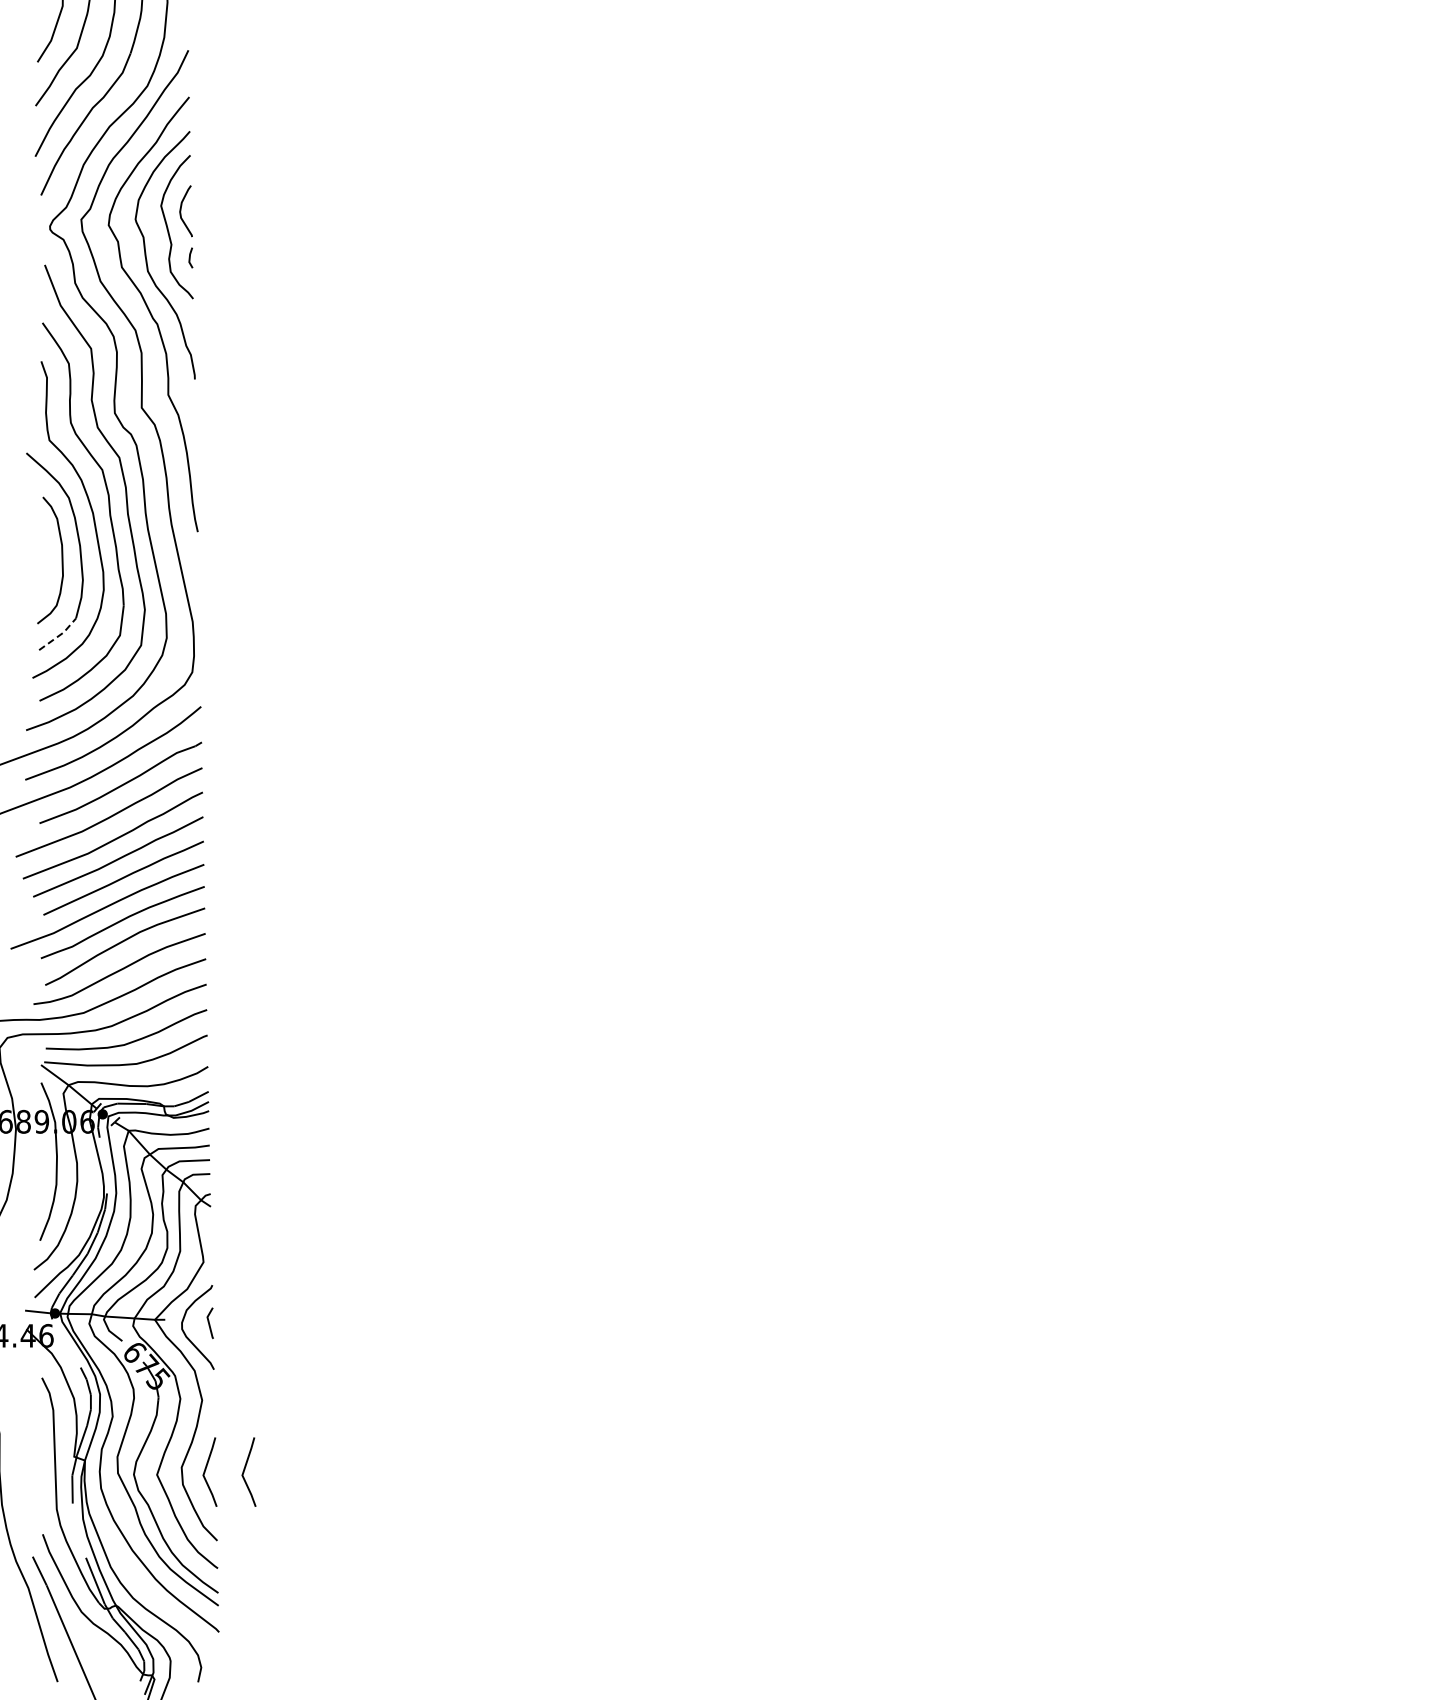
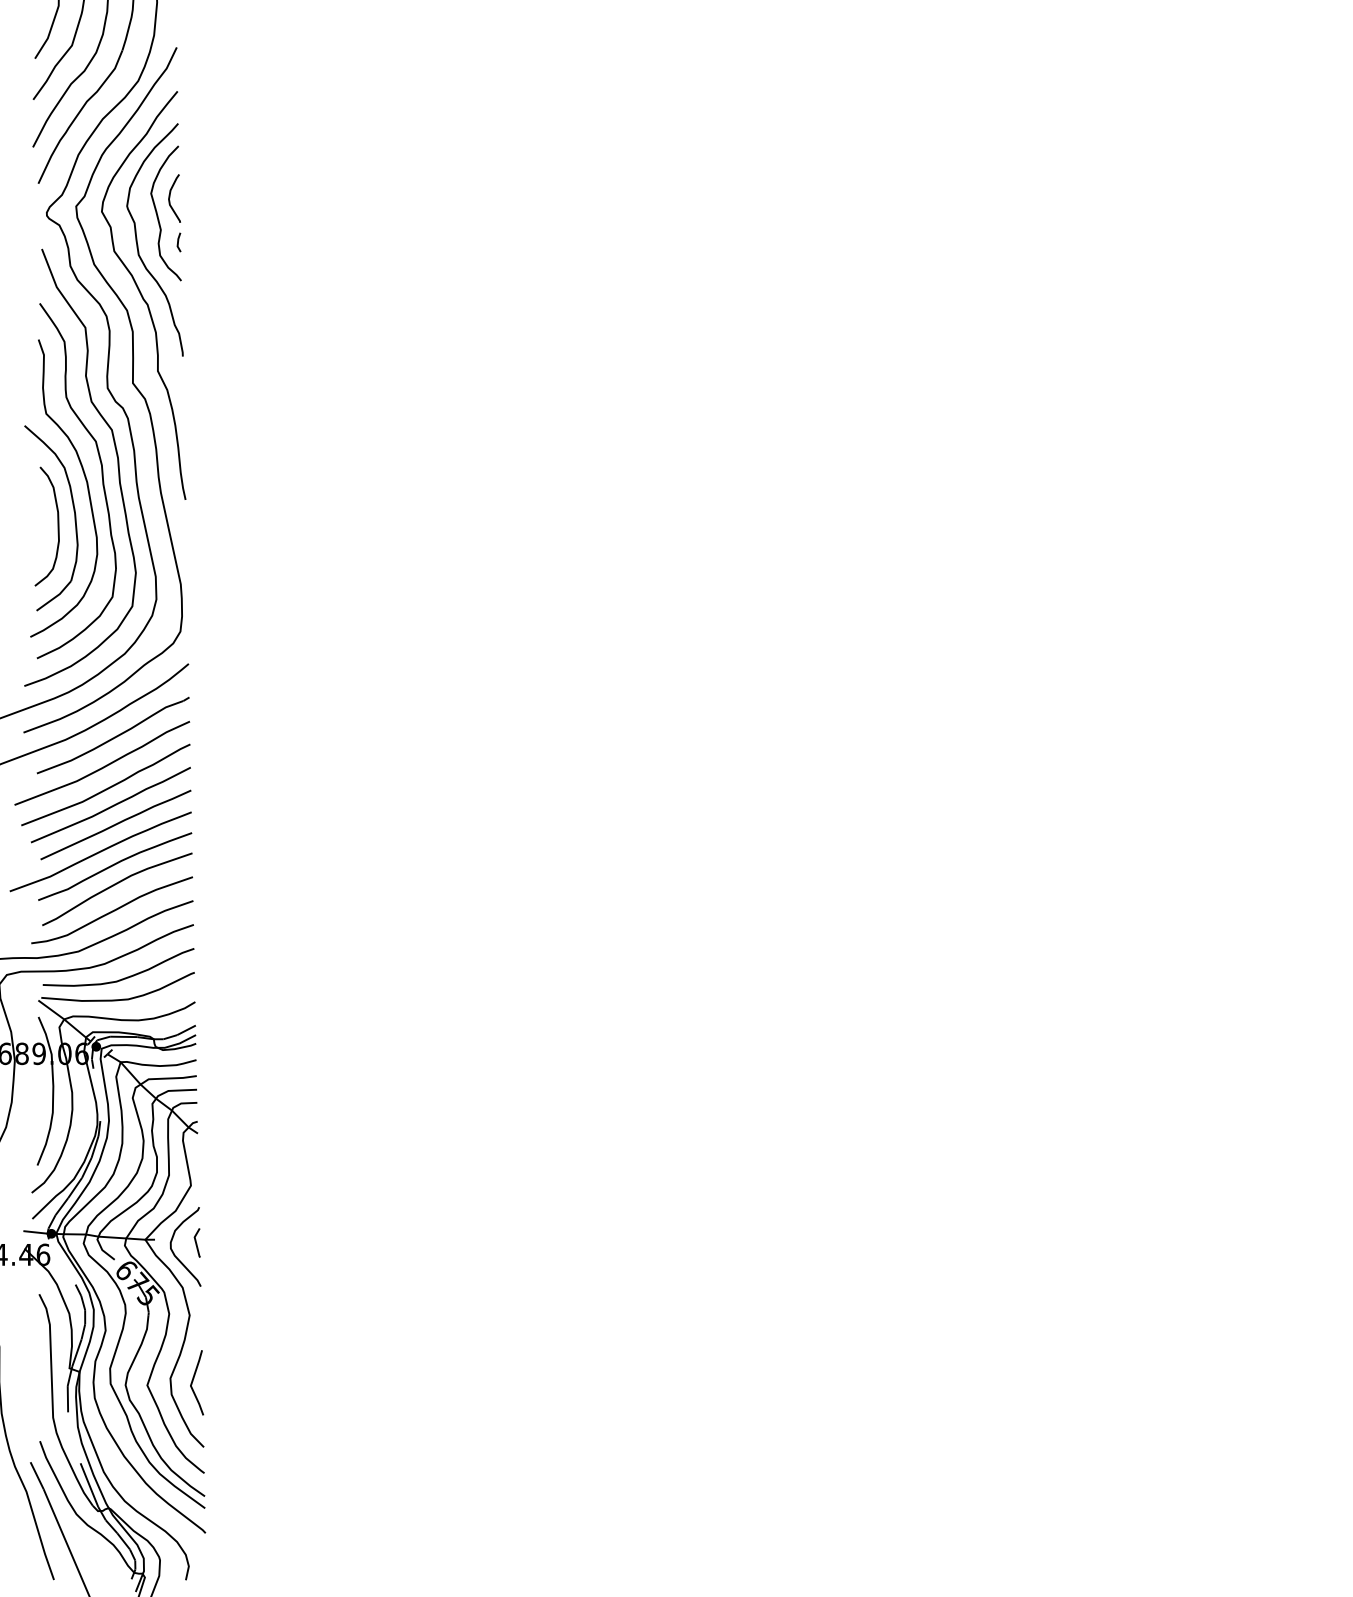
line: (59, 635) -> (55, 597), dashed -> solid
line: (245, 1469) -> (230, 1380), removed

